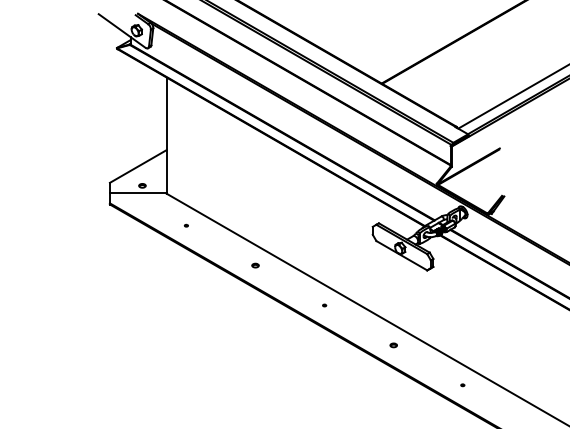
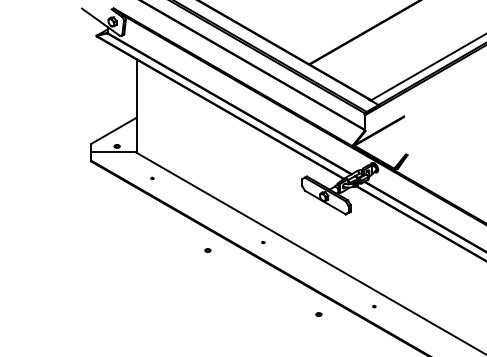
part: (254, 265) -> (207, 250), moved
part: (393, 345) -> (318, 314), moved

